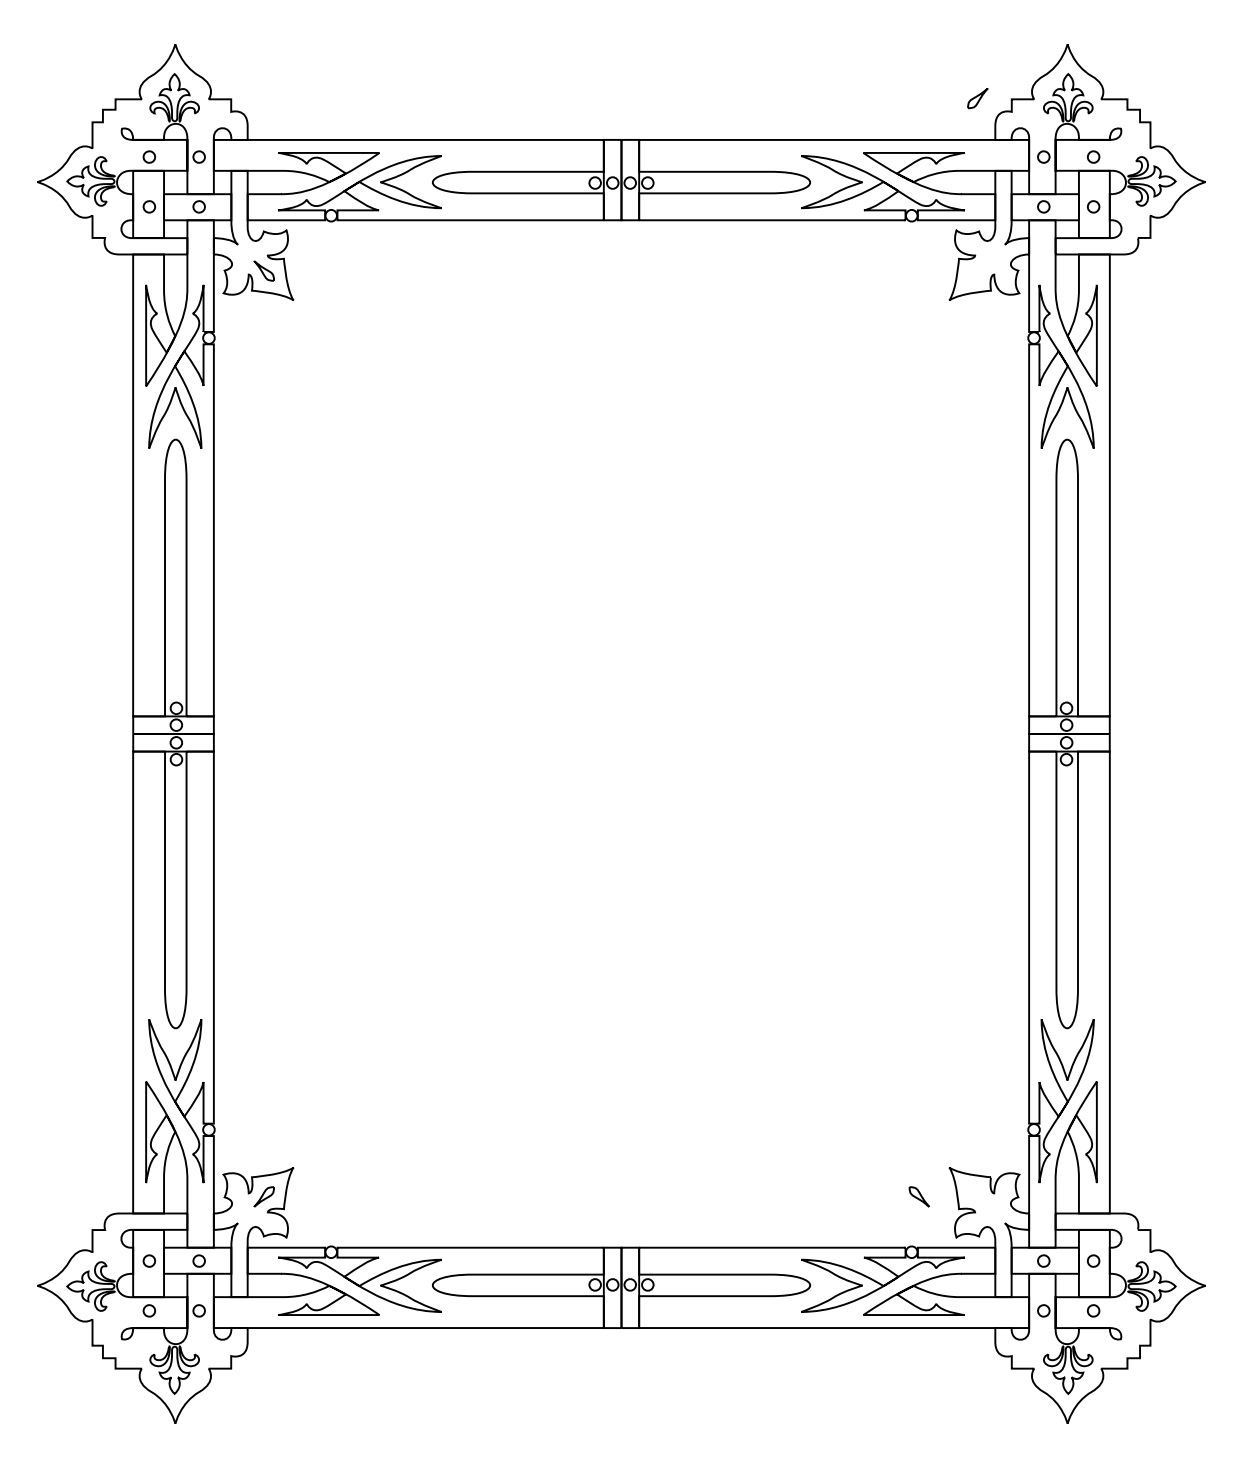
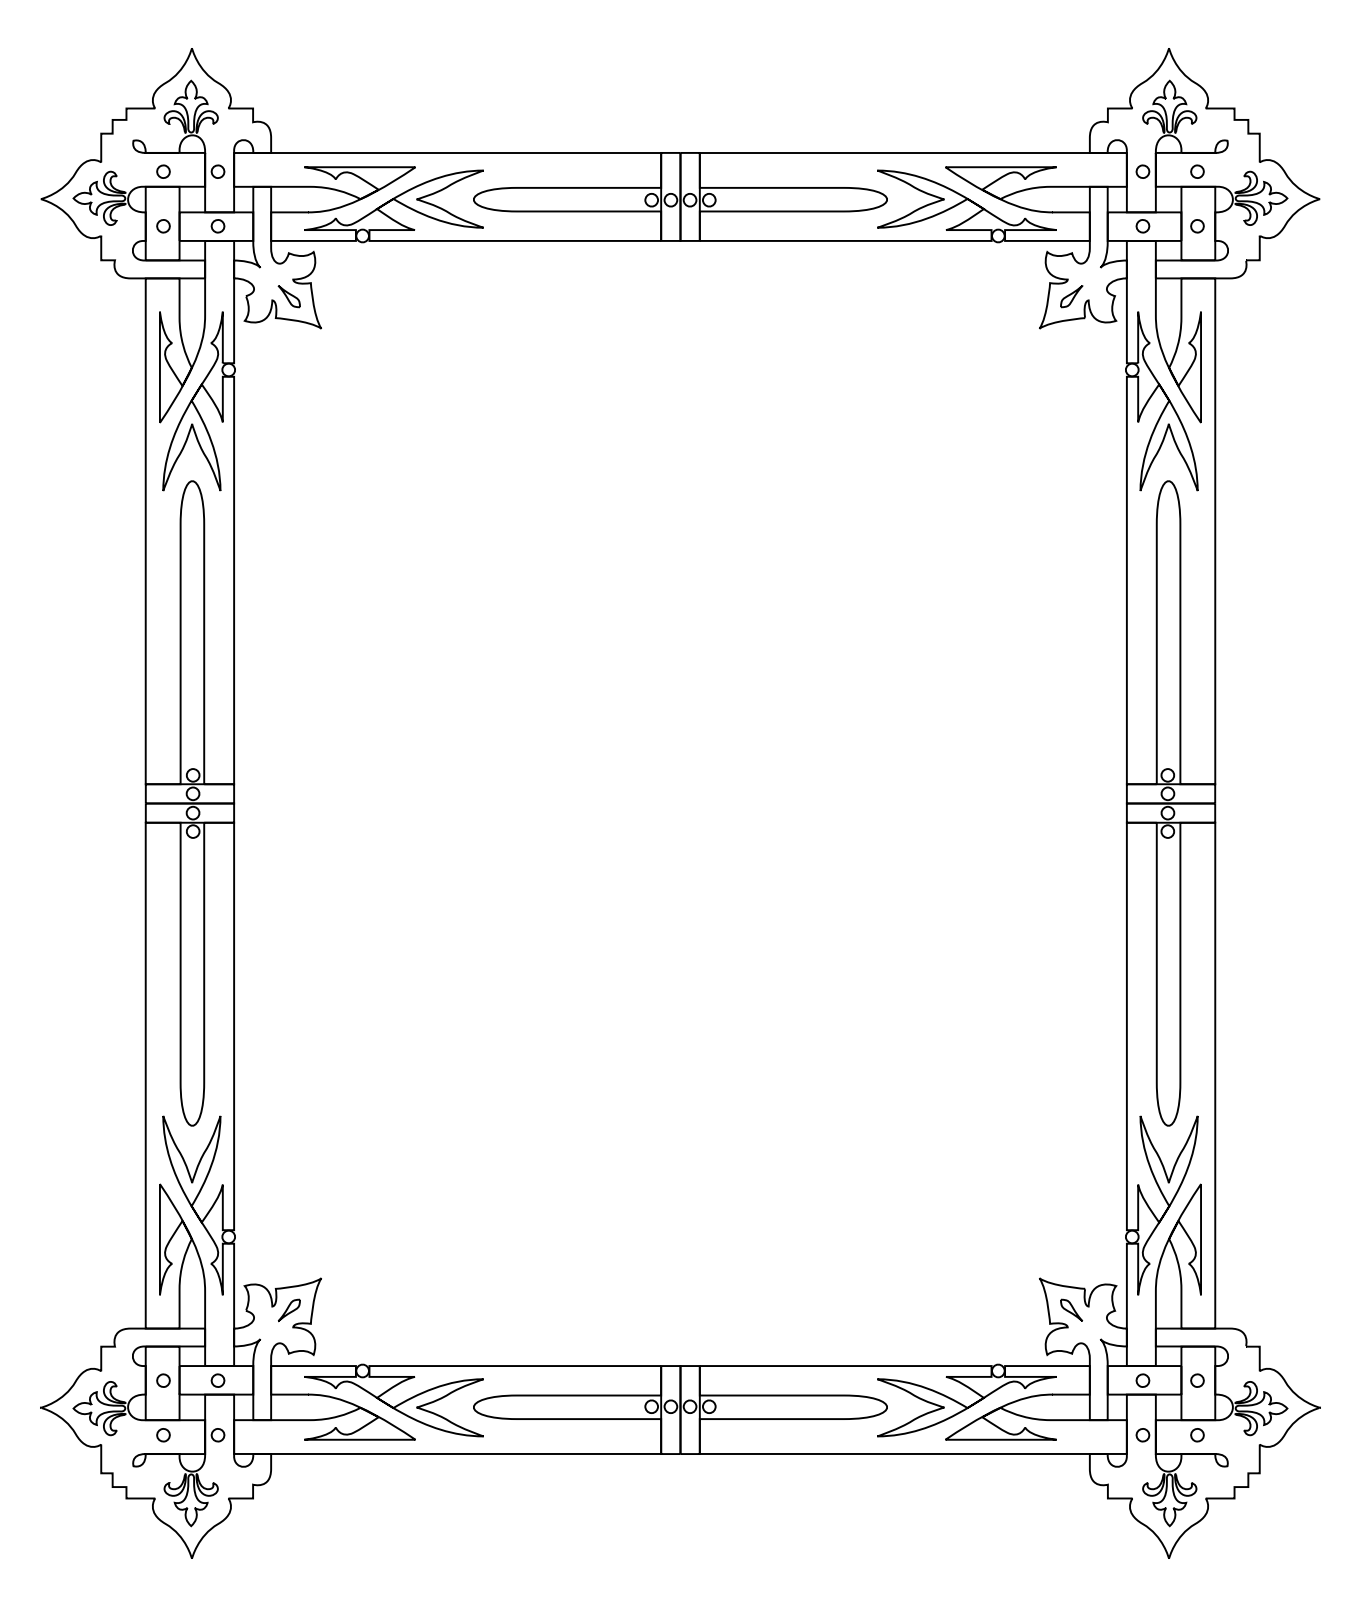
part: (977, 98) -> (1071, 296), moved
part: (919, 1196) -> (1071, 1309), moved

